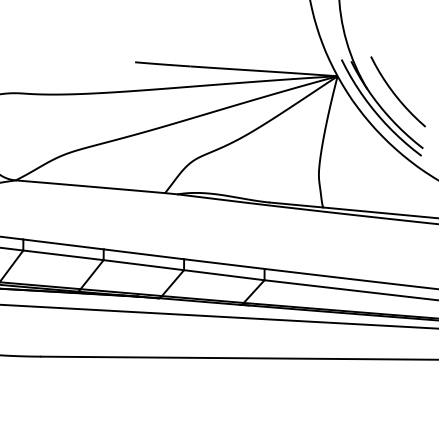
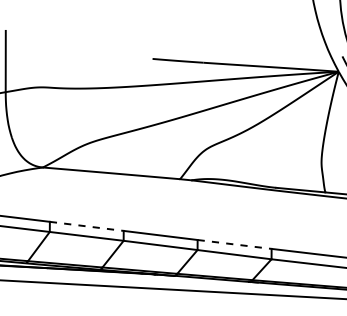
line: (64, 244) -> (87, 226), solid -> dashed
line: (224, 264) -> (234, 244), solid -> dashed

